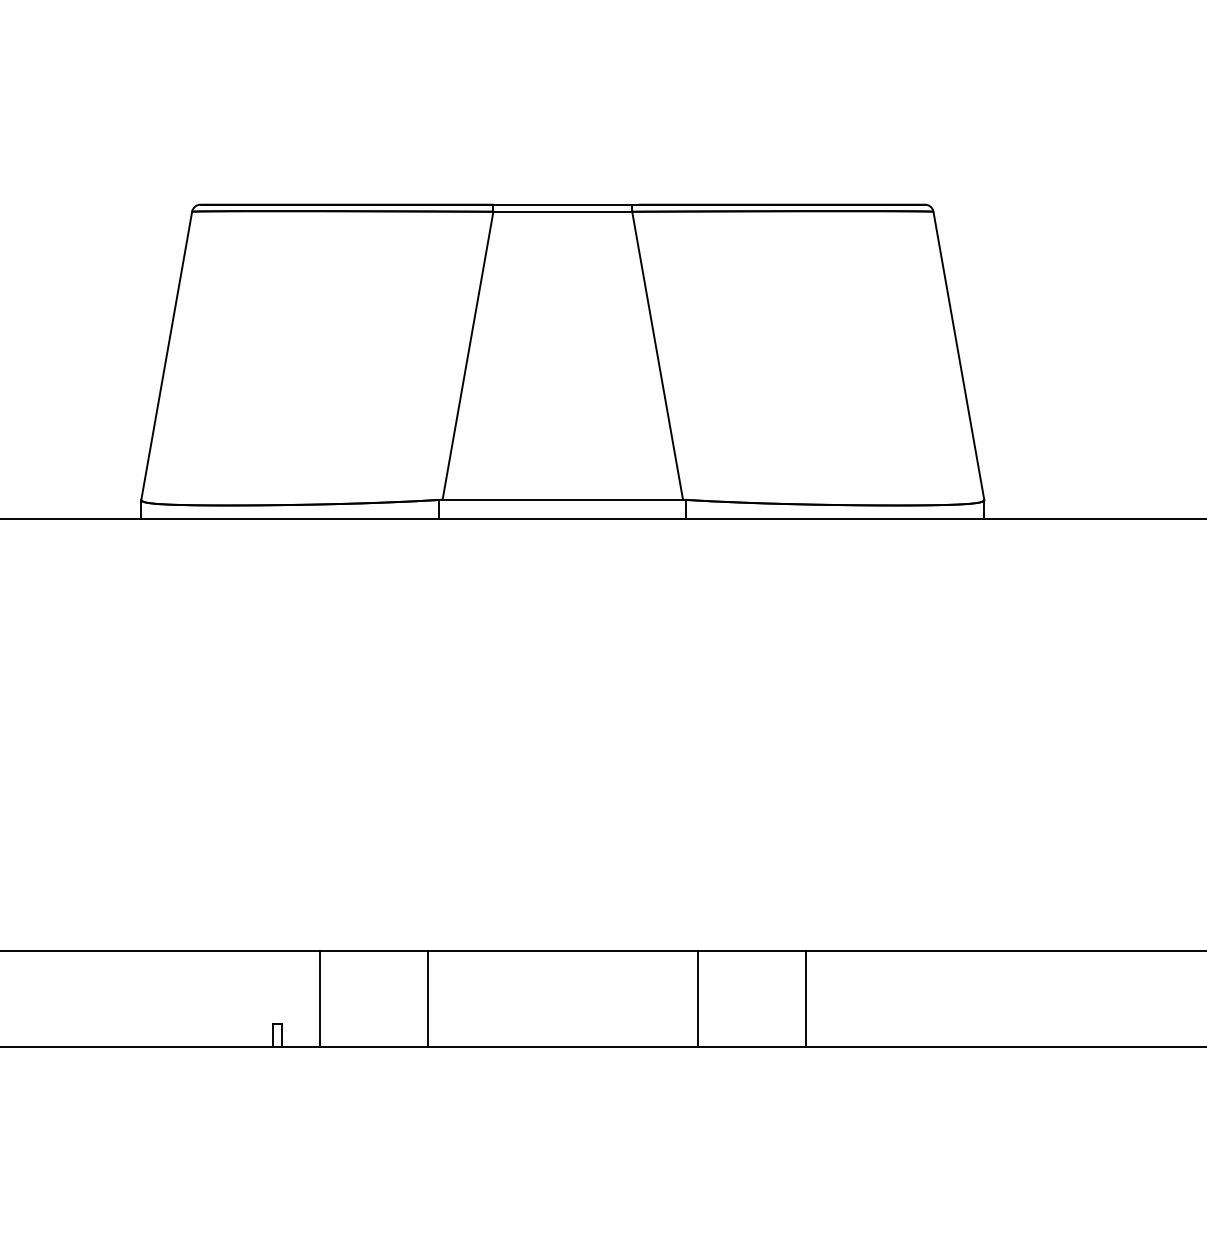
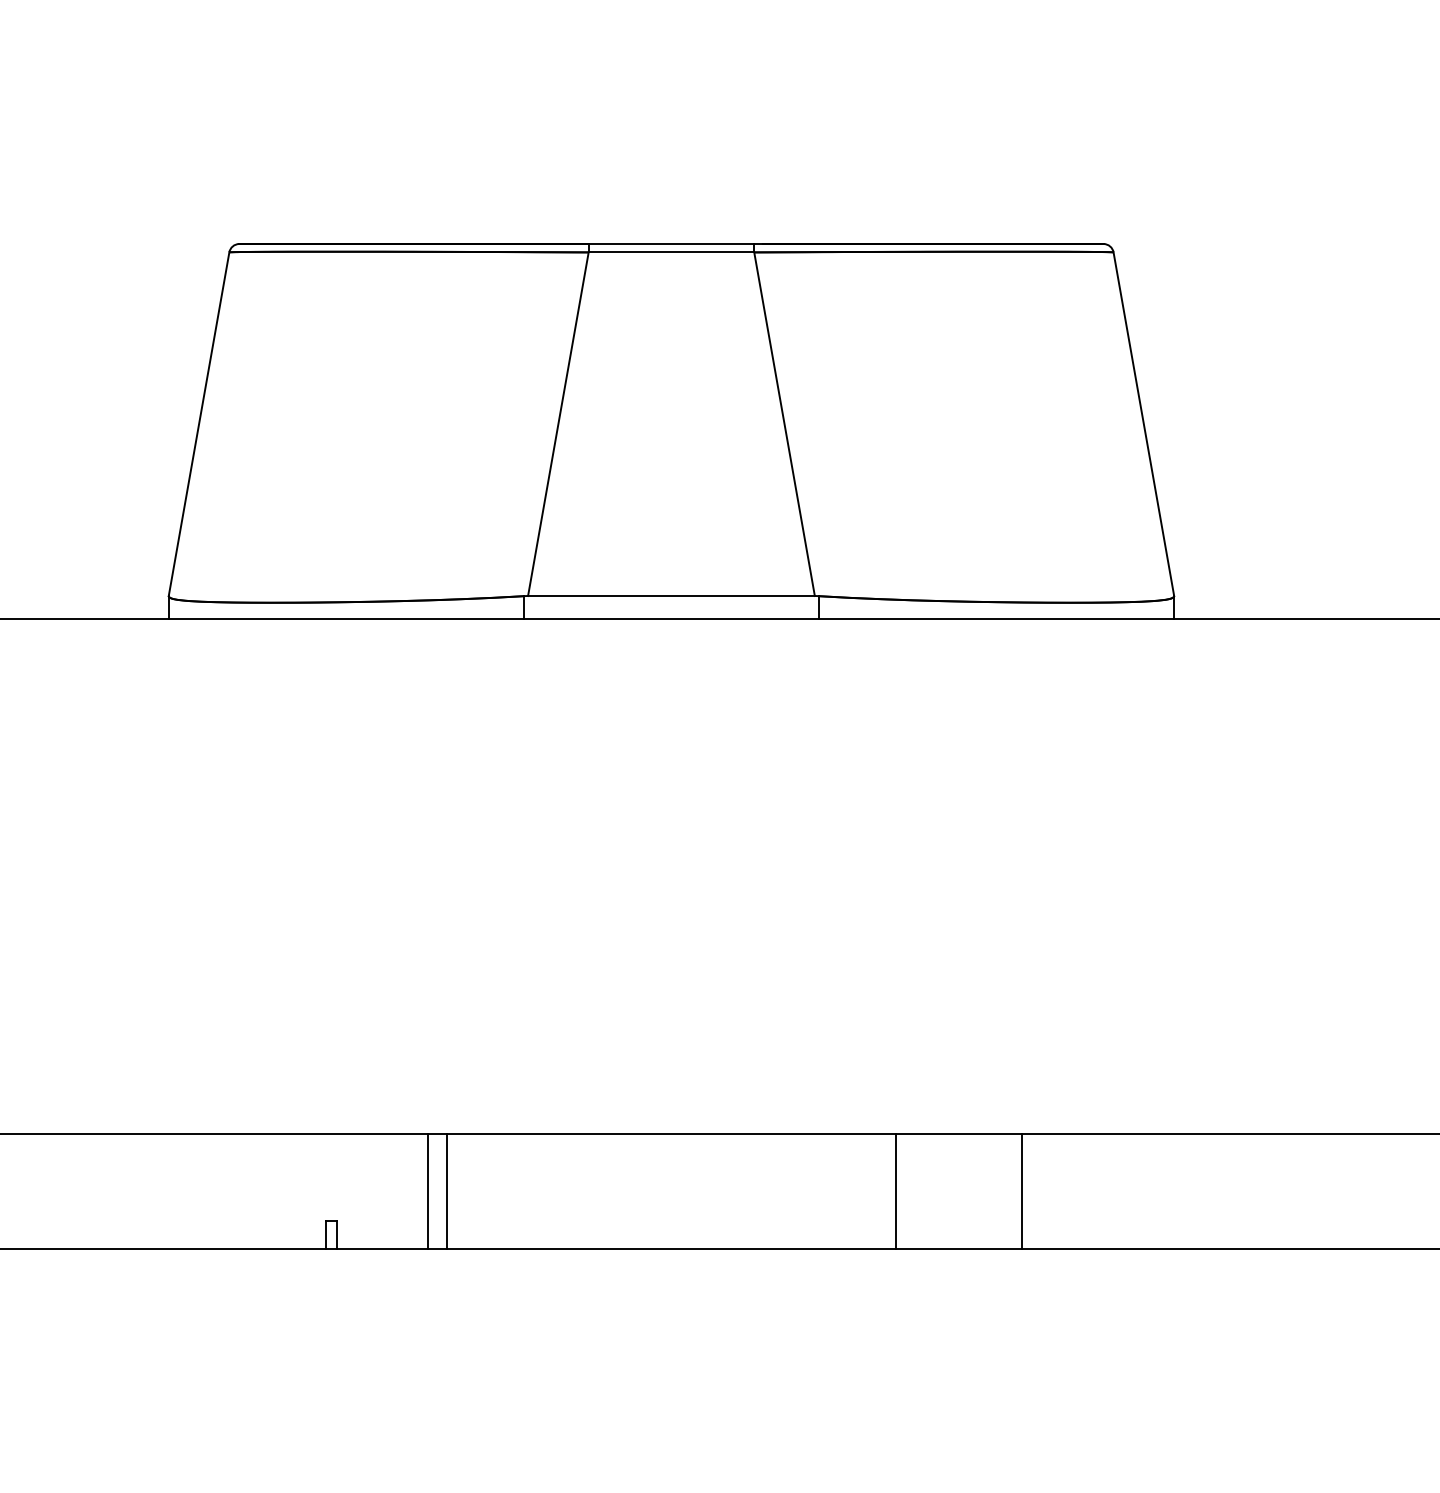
line: (319, 998) -> (446, 1190), moved
line: (427, 998) -> (428, 1190), moved
line: (697, 998) -> (895, 1190), moved
line: (805, 998) -> (1022, 1190), moved

